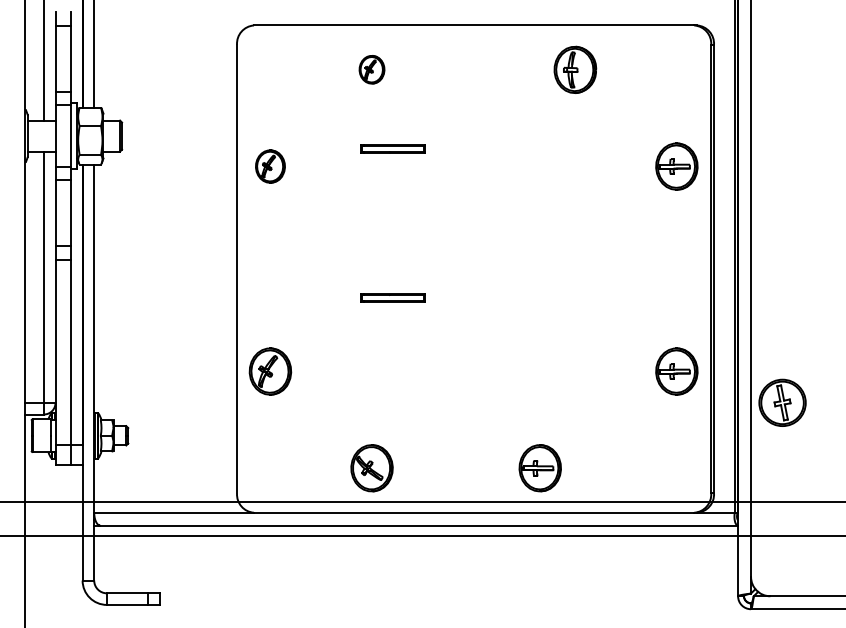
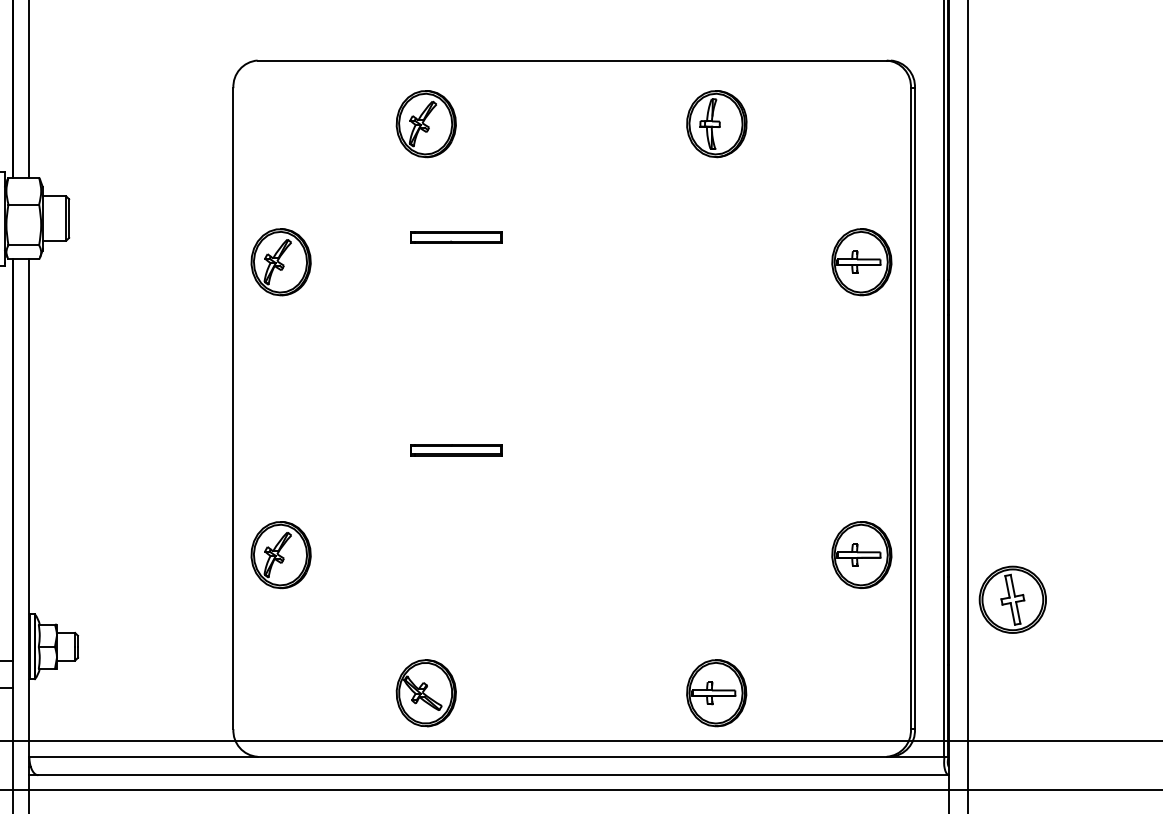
part: (371, 69) -> (425, 123), size x1.67
part: (270, 166) -> (281, 262), size x1.43
part: (539, 468) -> (715, 693), moved

